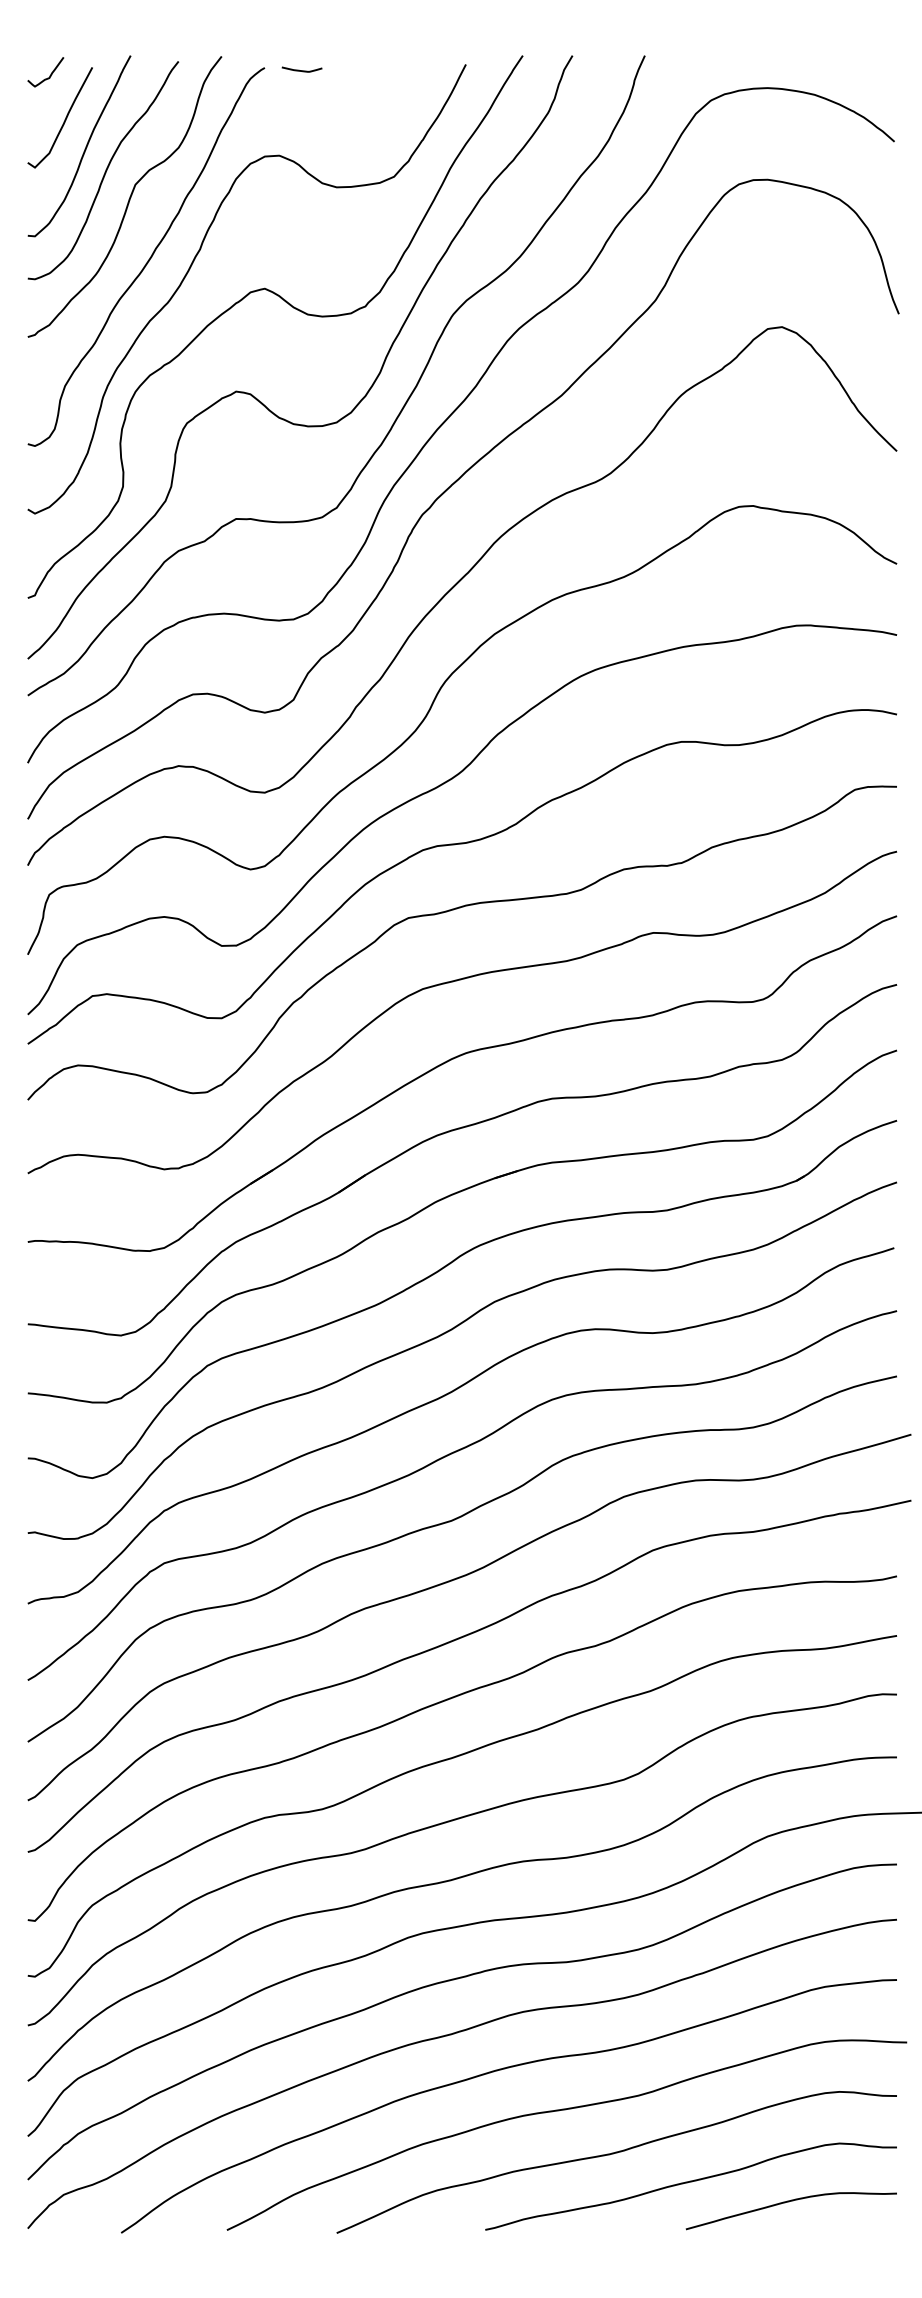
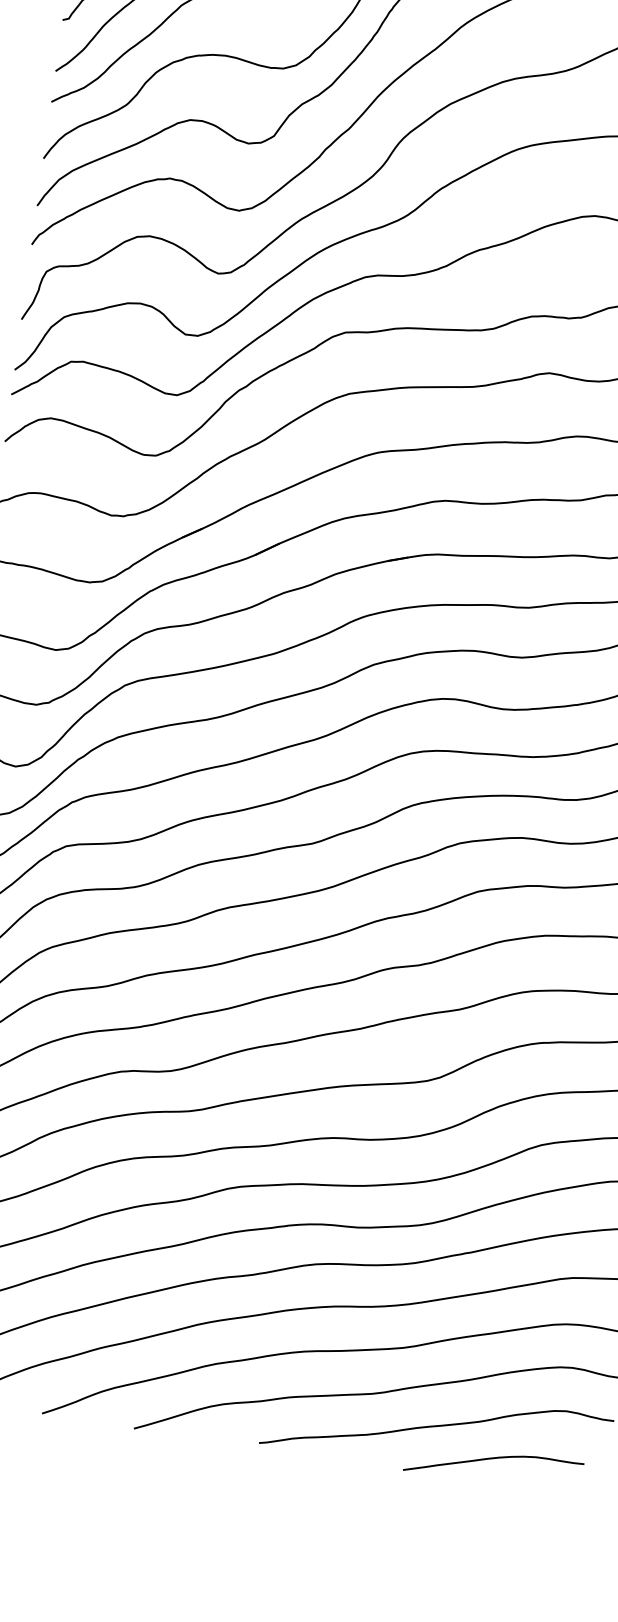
curve: (789, 2202) -> (493, 1459), moved

